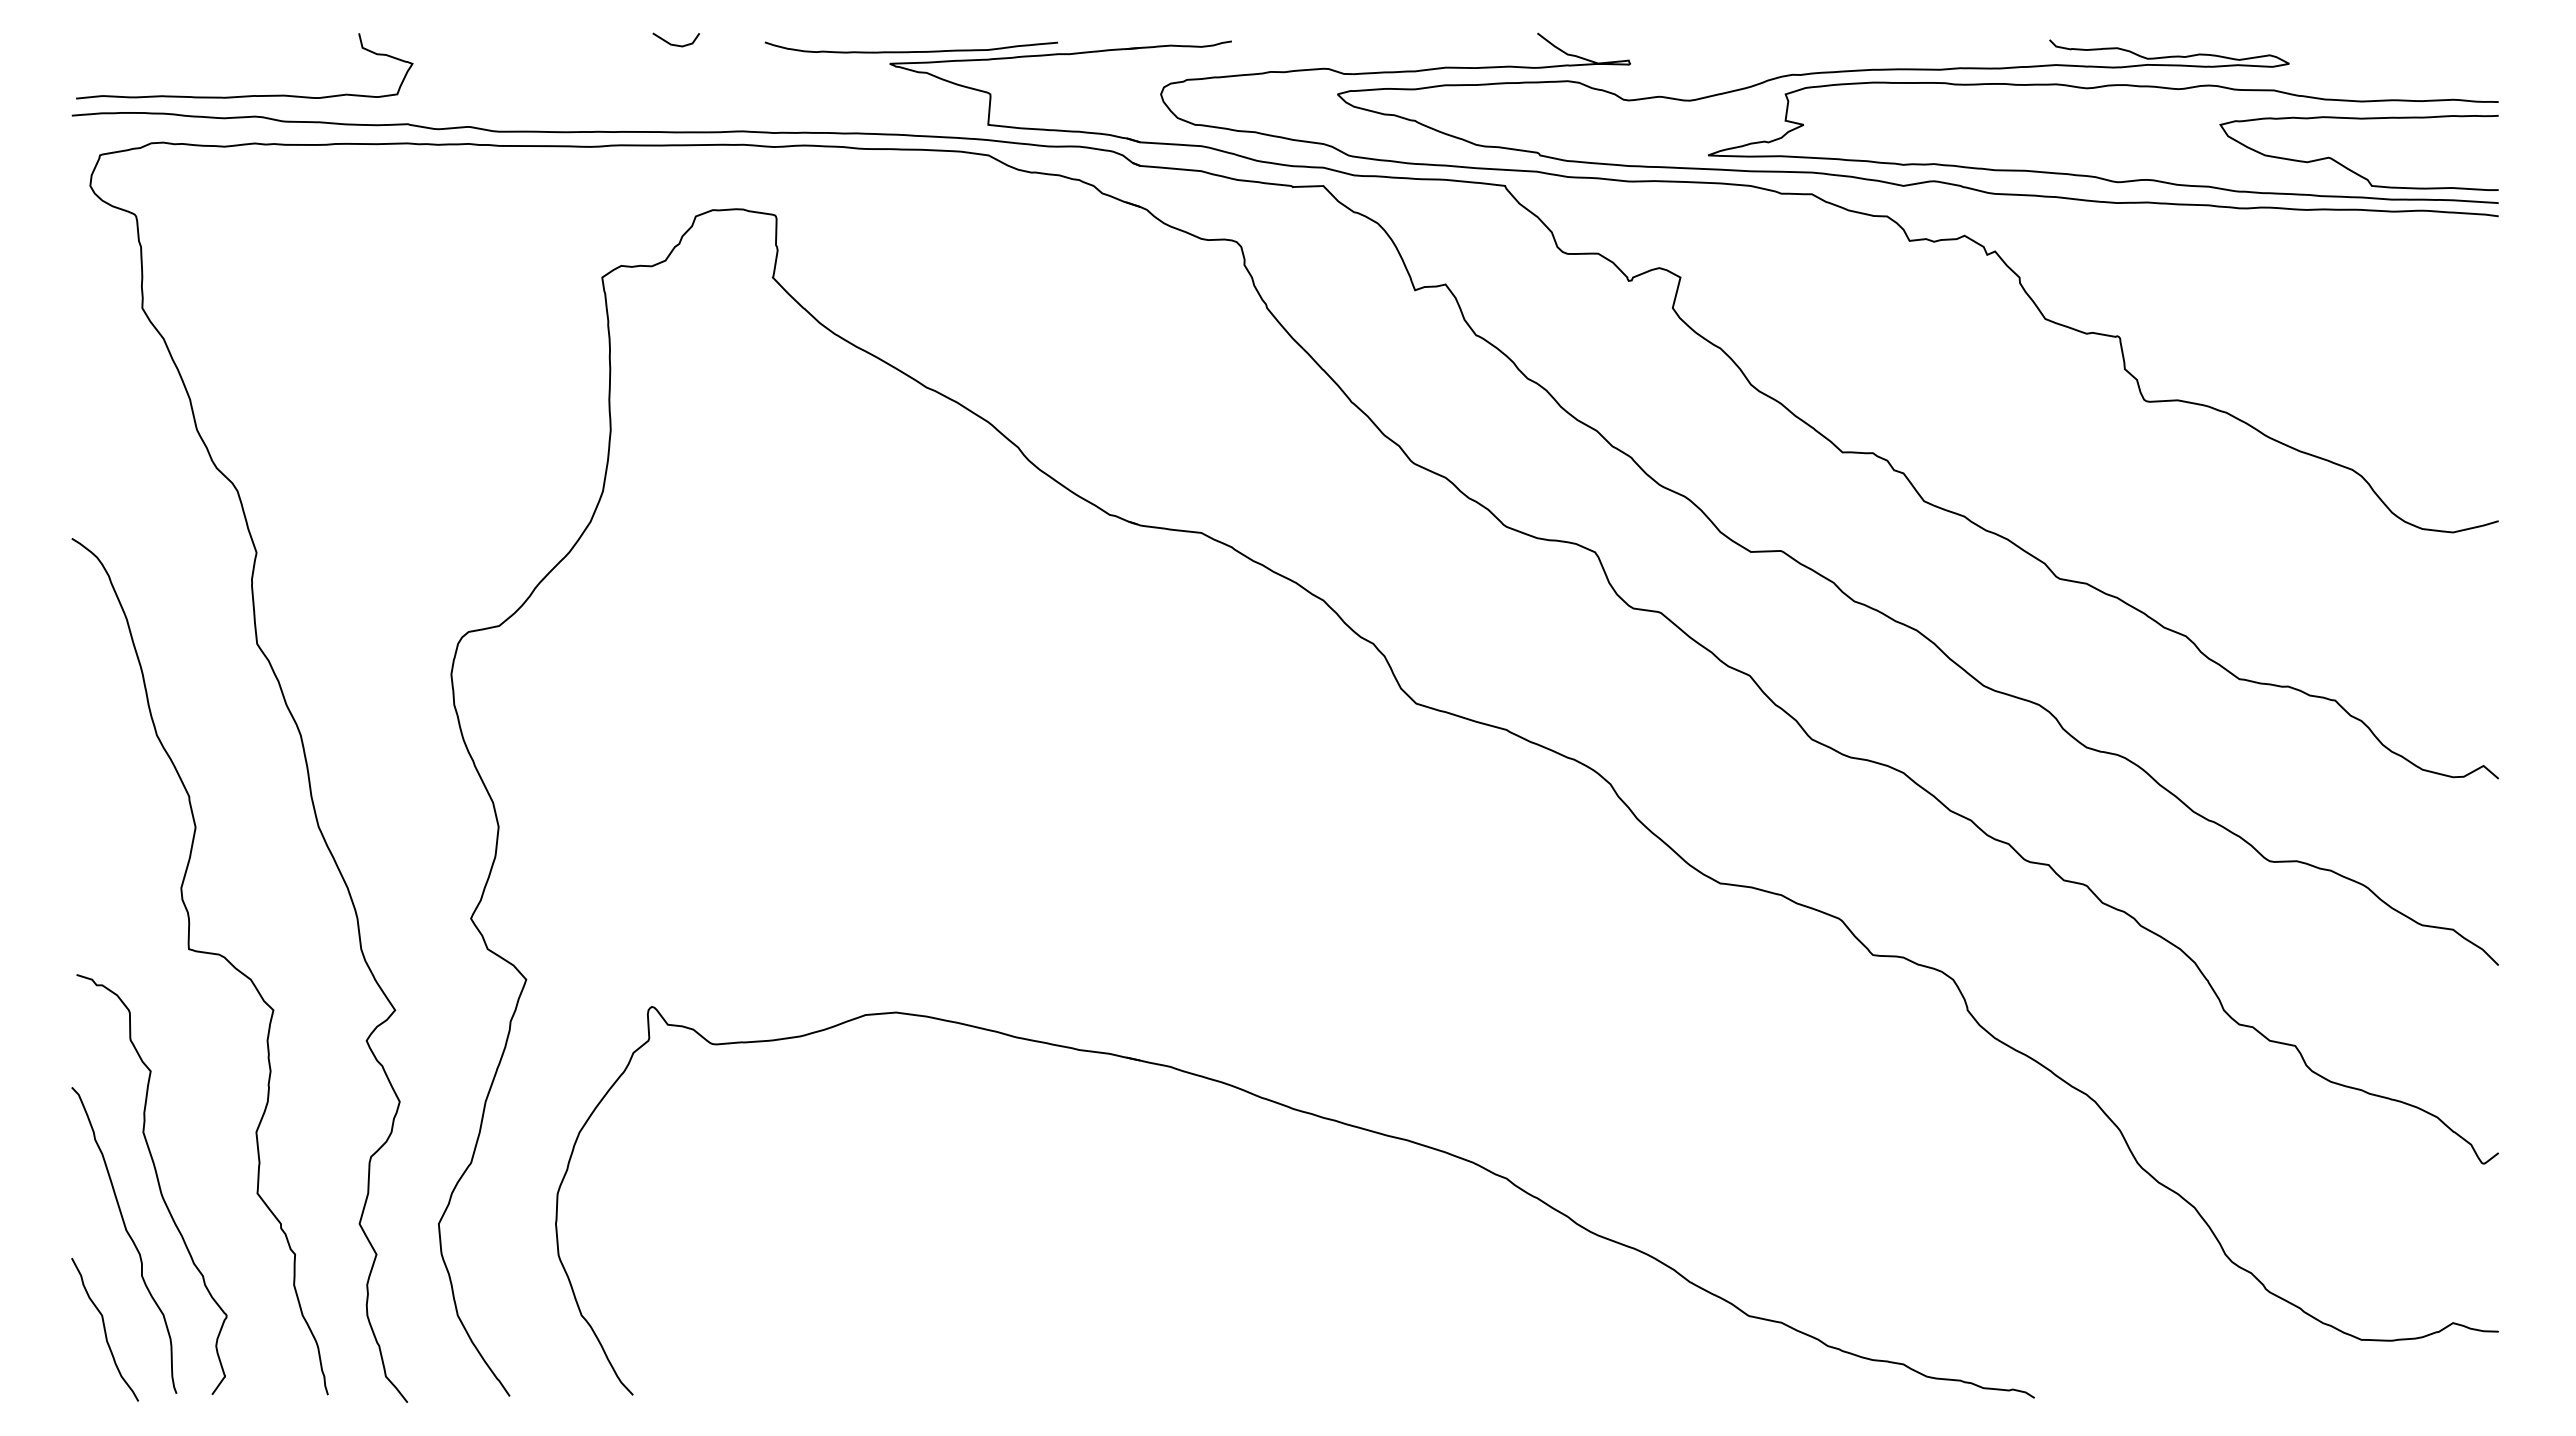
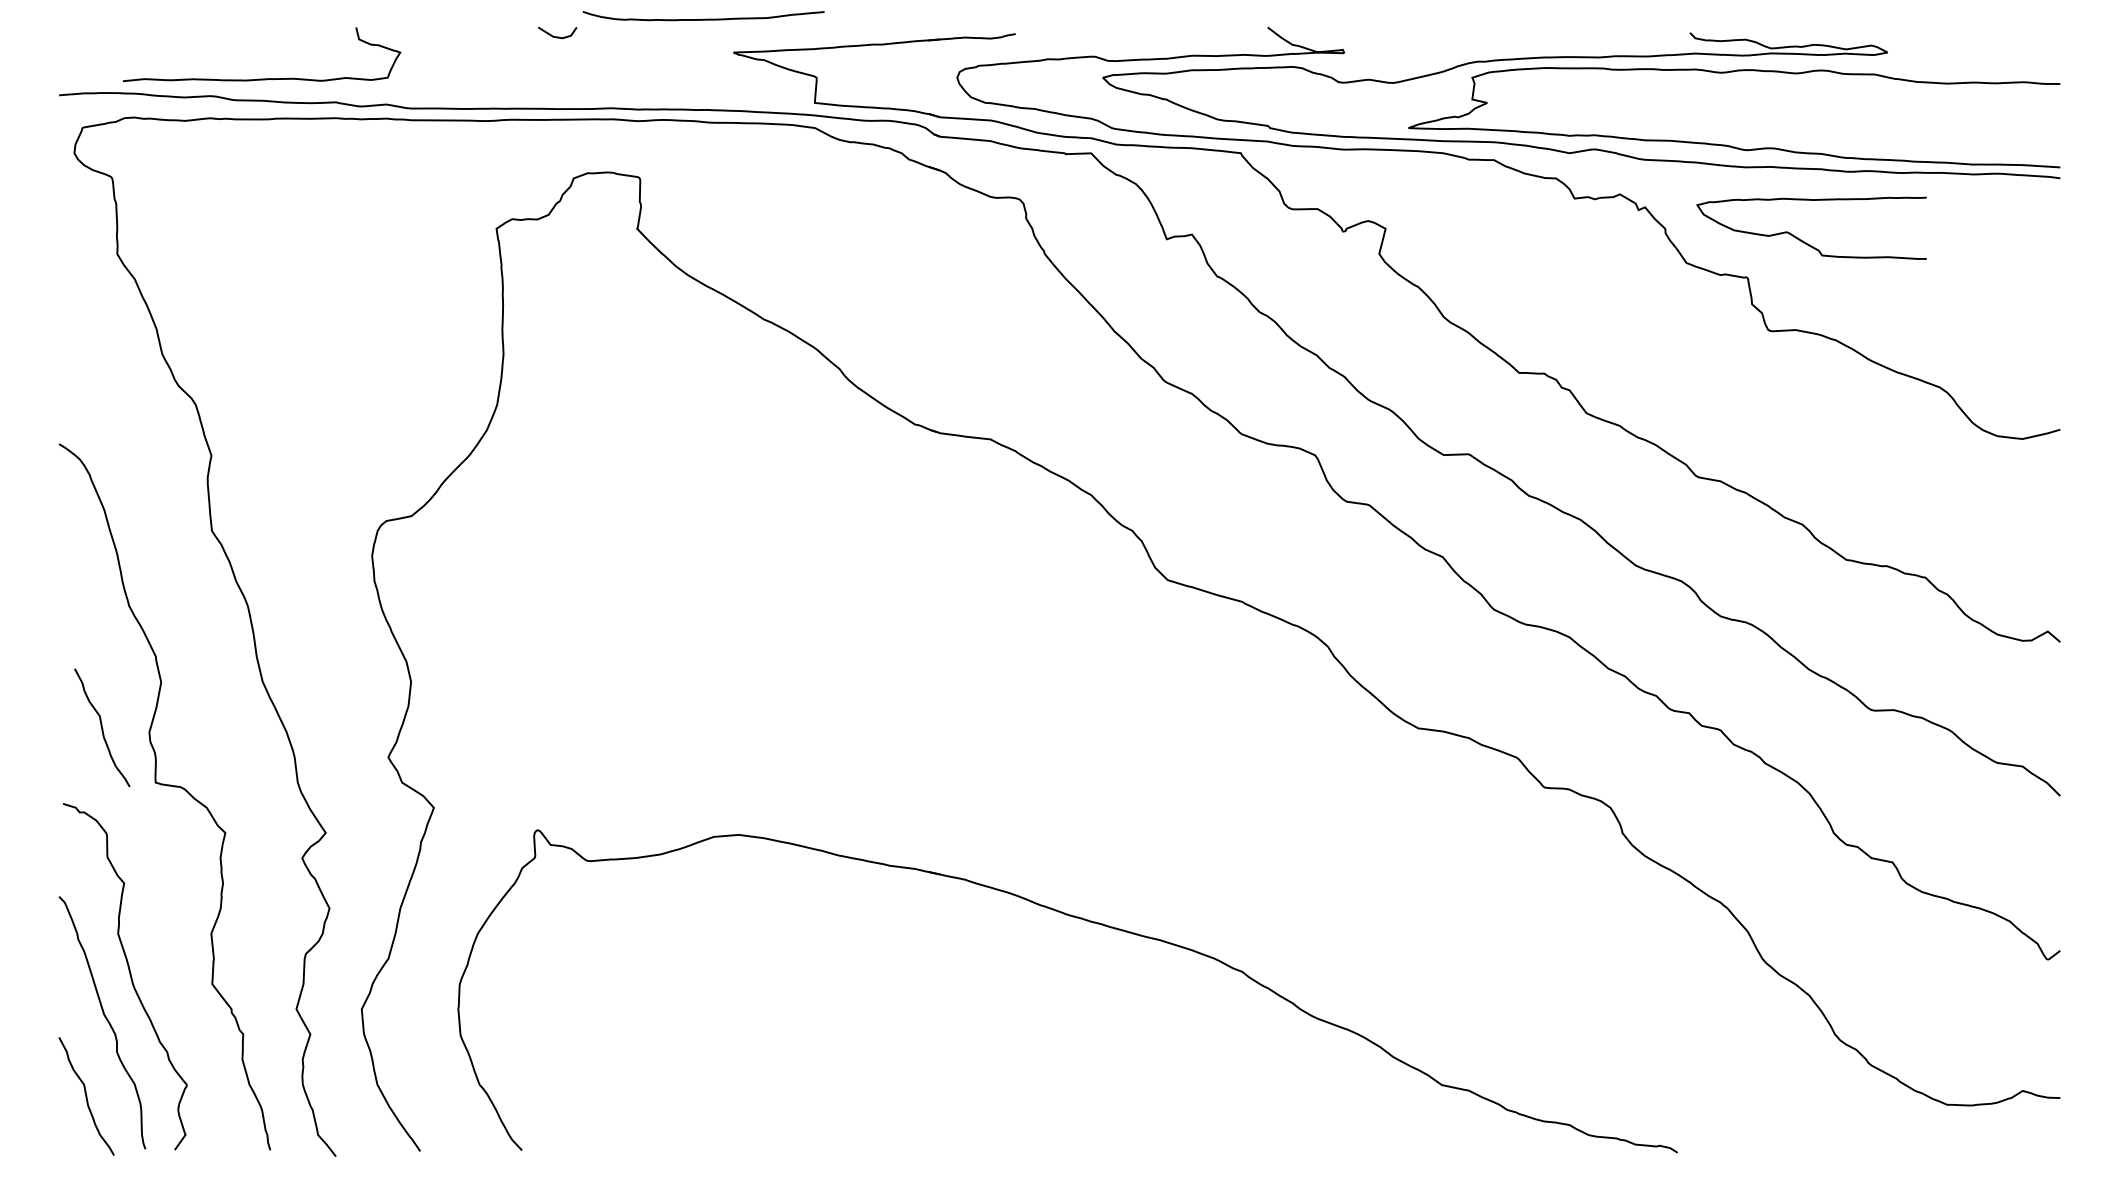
curve: (911, 51) -> (703, 19), moved
curve: (244, 95) -> (261, 78), moved
curve: (2349, 168) -> (1803, 241), moved
curve: (123, 882) -> (101, 727), added

